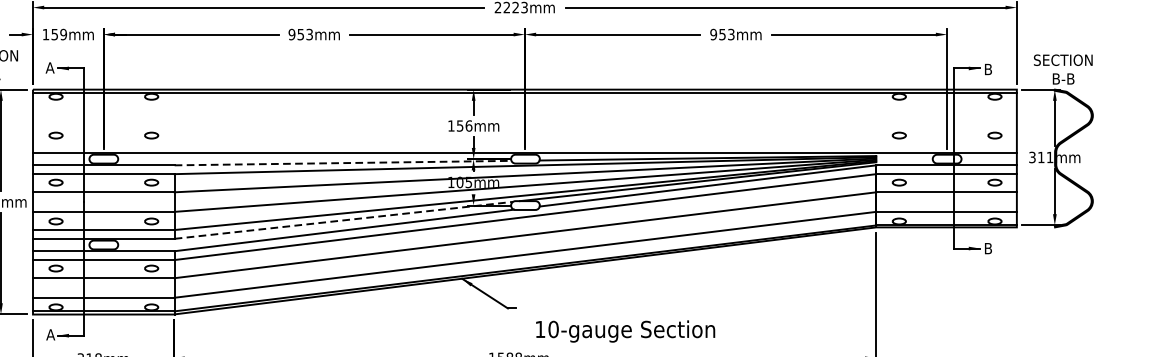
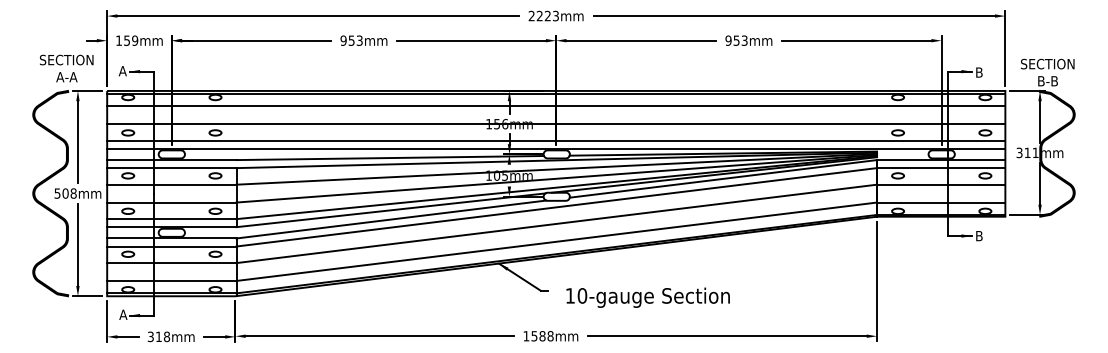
line: (525, 106) -> (556, 106), added
line: (525, 126) -> (556, 124), added
line: (525, 143) -> (556, 140), added
line: (343, 163) -> (390, 158), dashed -> solid
line: (344, 220) -> (391, 210), dashed -> solid
text: (624, 331) -> (647, 297), moved

